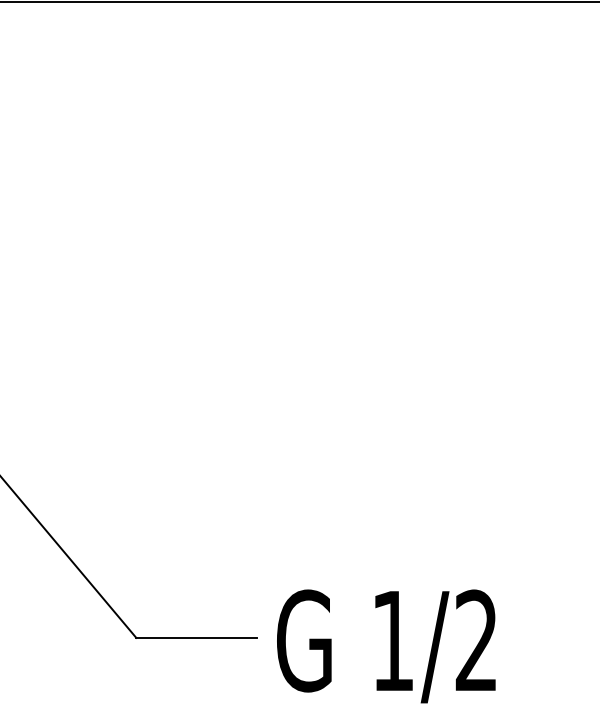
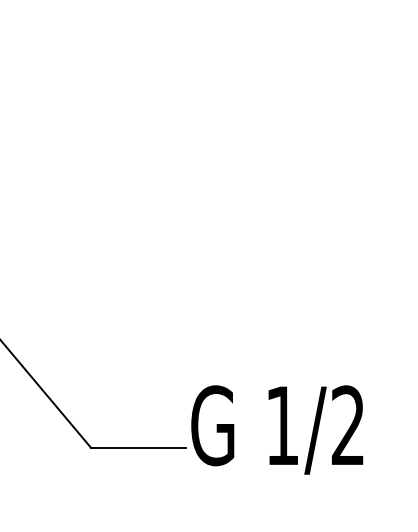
text: (386, 646) -> (277, 430), moved

